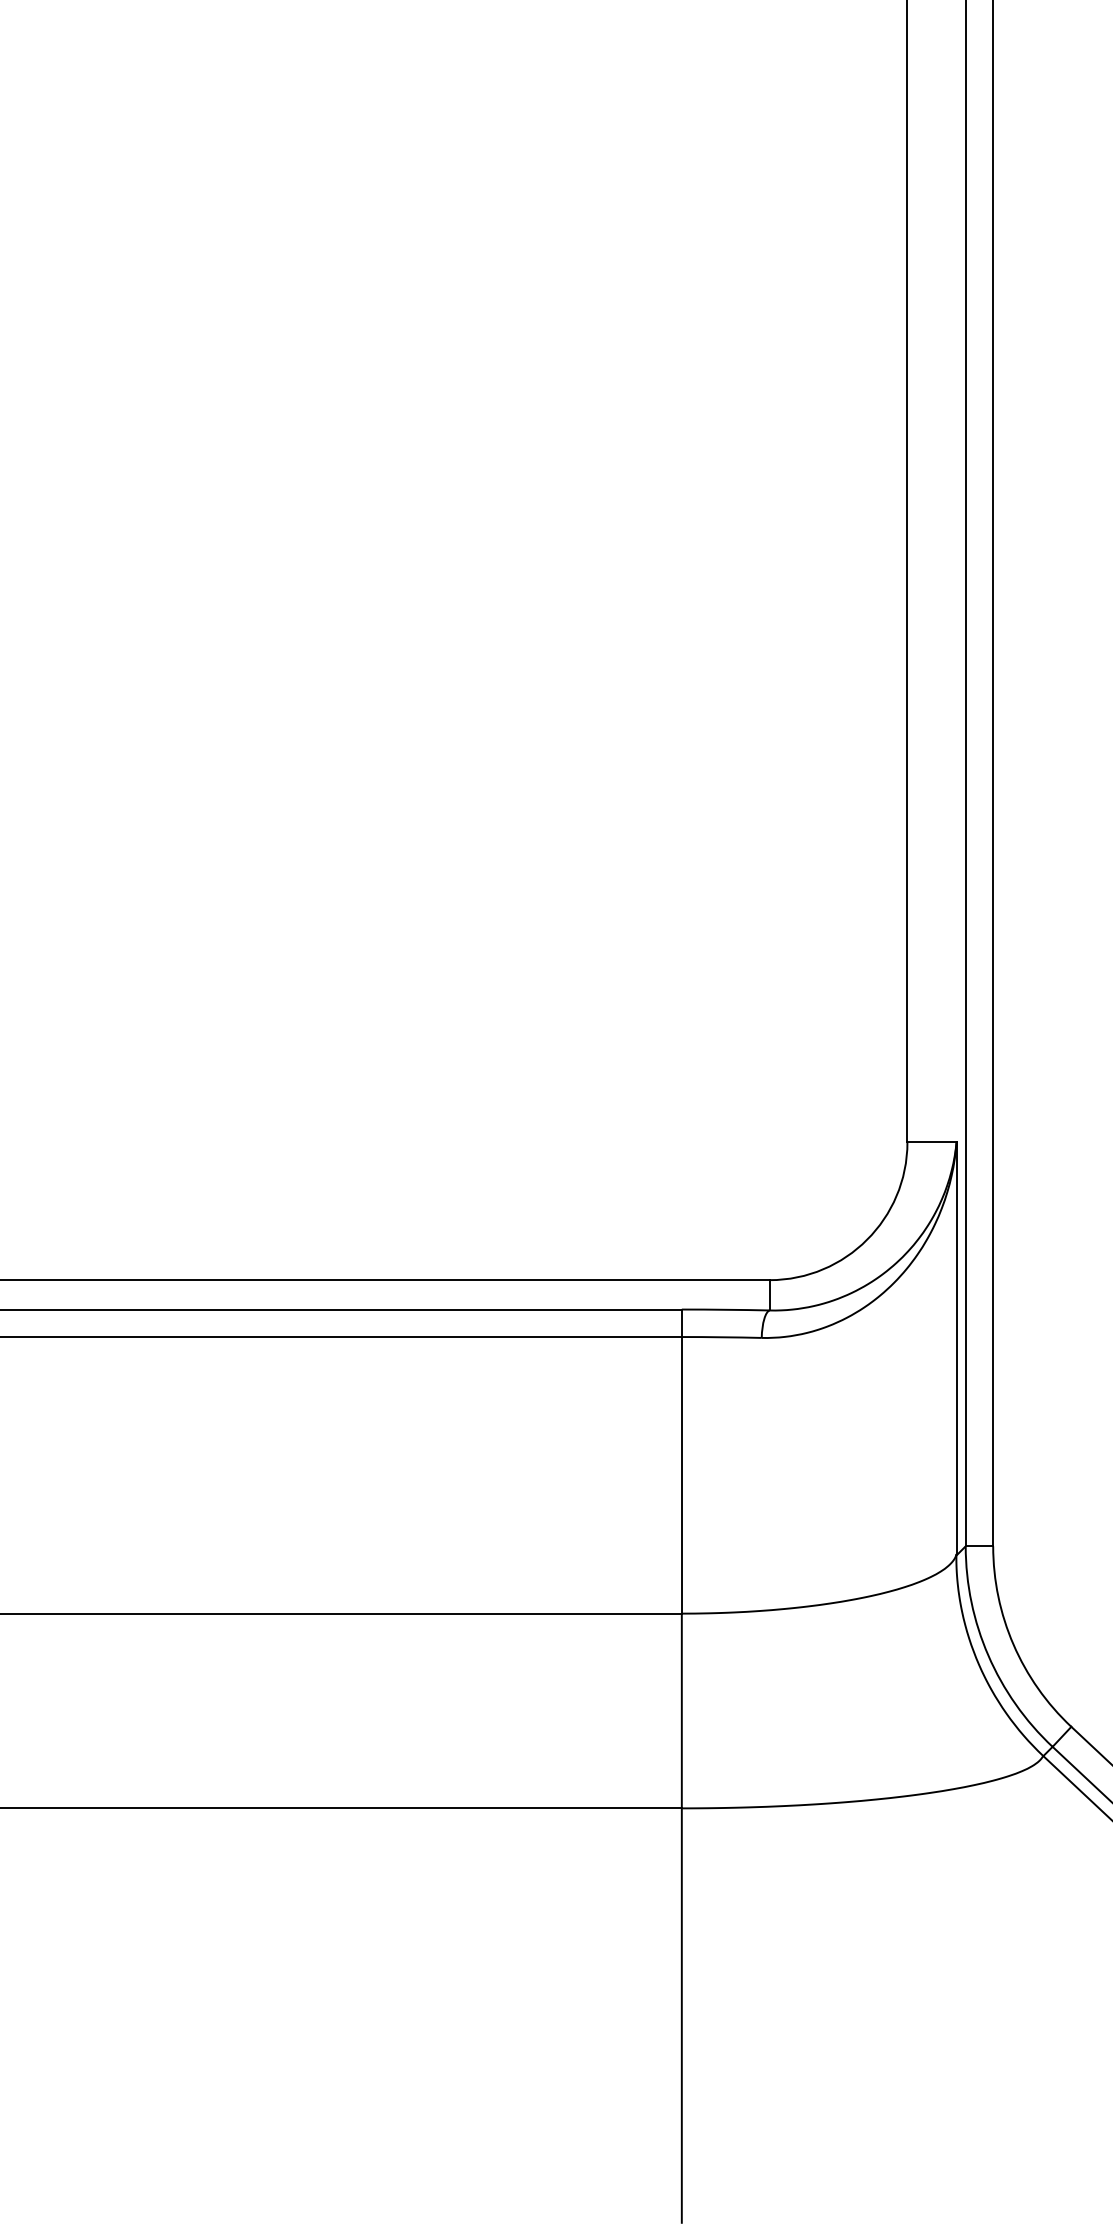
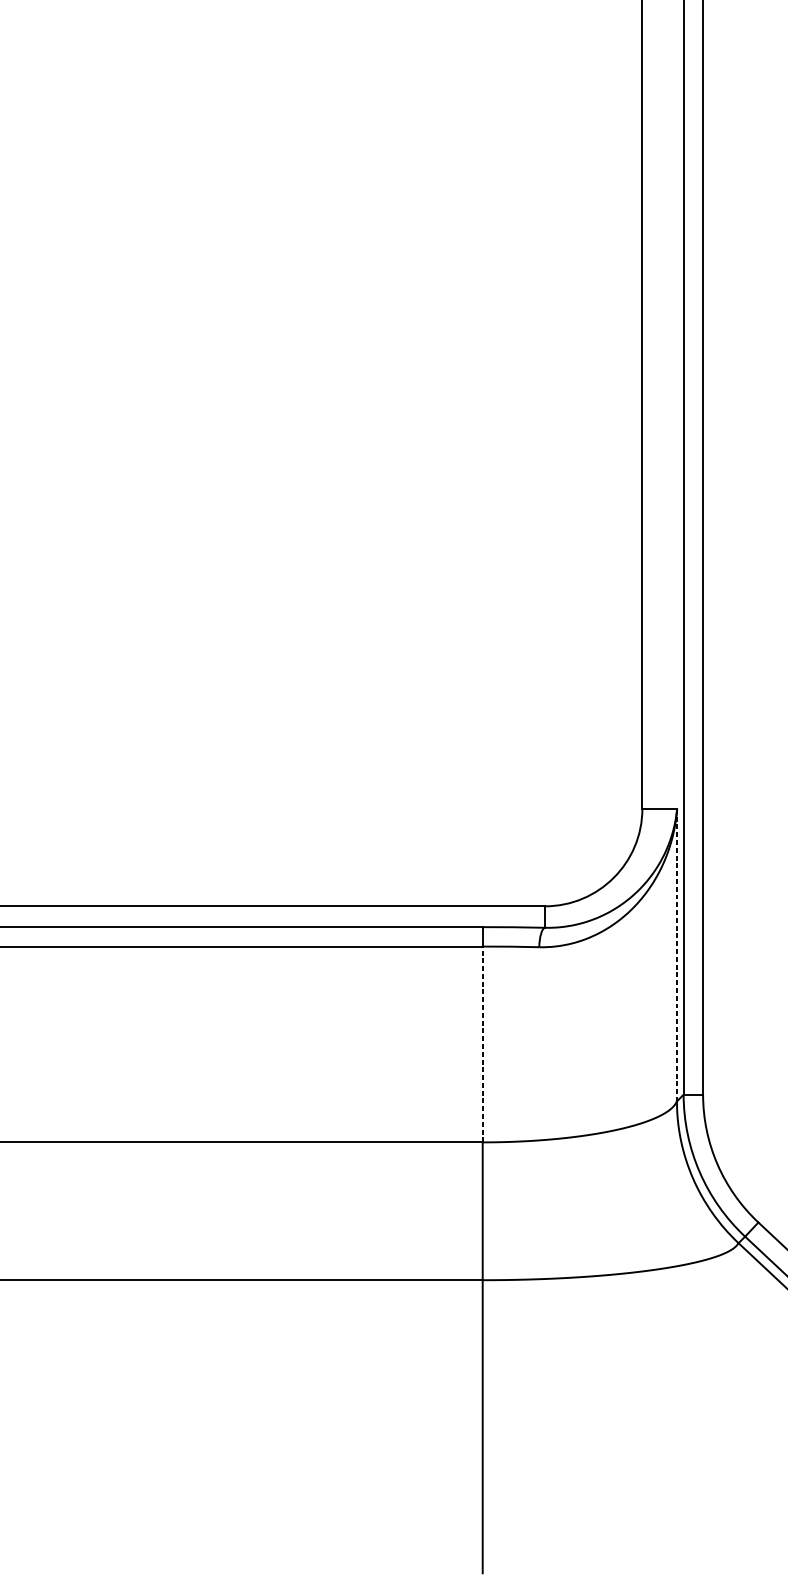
line: (956, 1348) -> (677, 954), solid -> dashed
line: (681, 1474) -> (482, 1043), solid -> dashed

